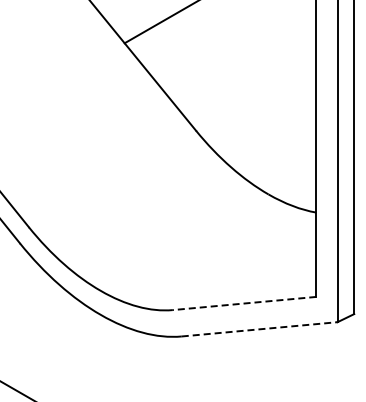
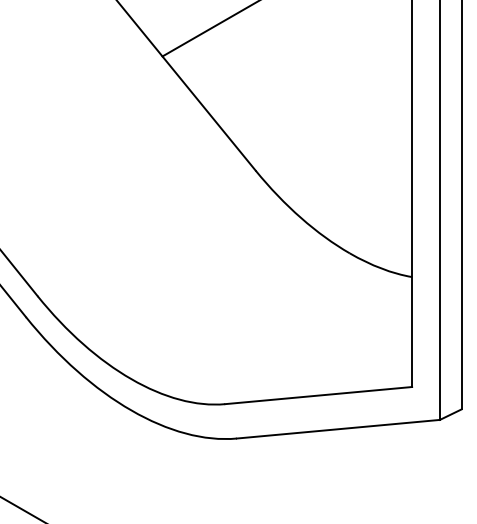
line: (244, 303) -> (318, 395), dashed -> solid
line: (260, 329) -> (339, 429), dashed -> solid

